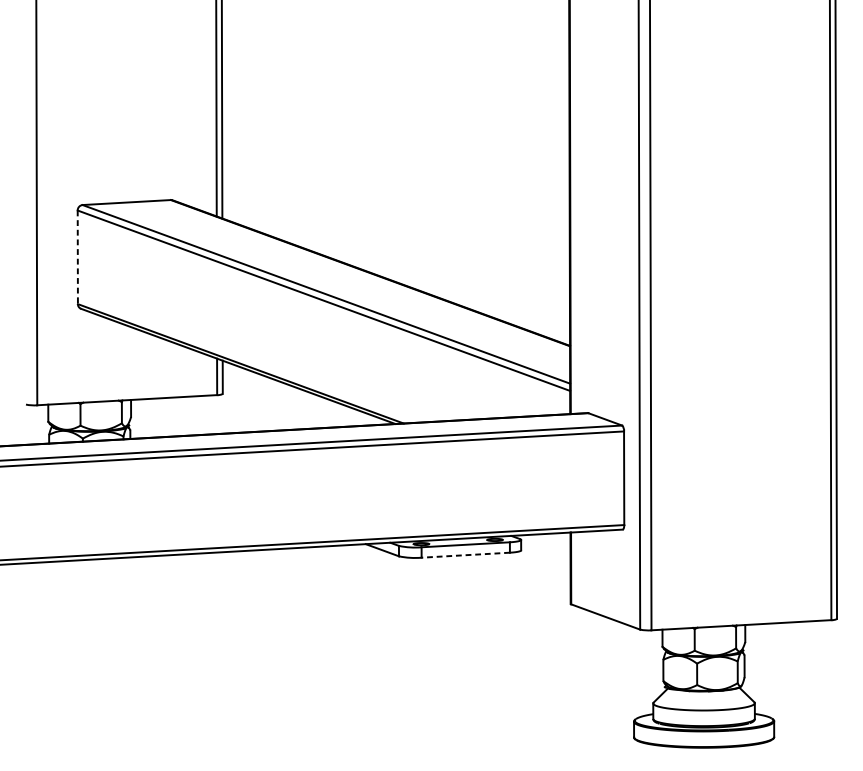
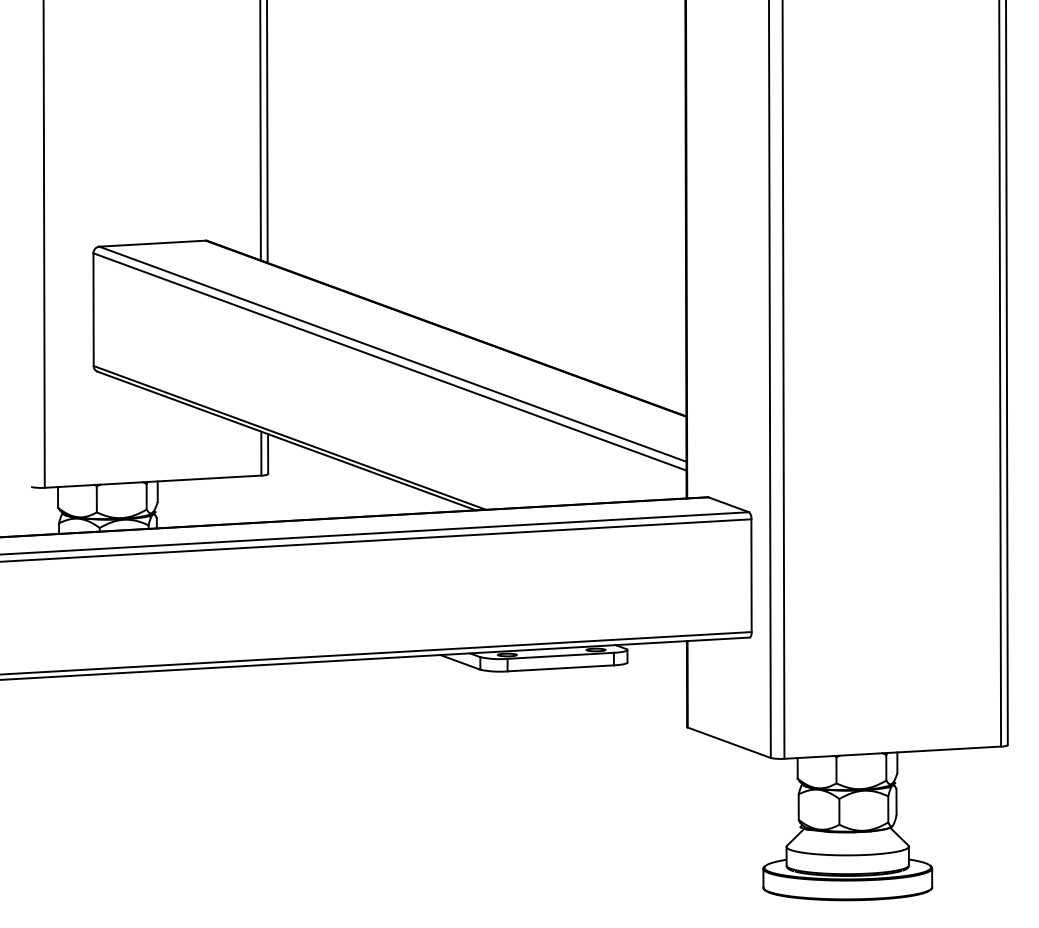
line: (77, 258) -> (93, 310), dashed -> solid
line: (465, 555) -> (560, 668), dashed -> solid

